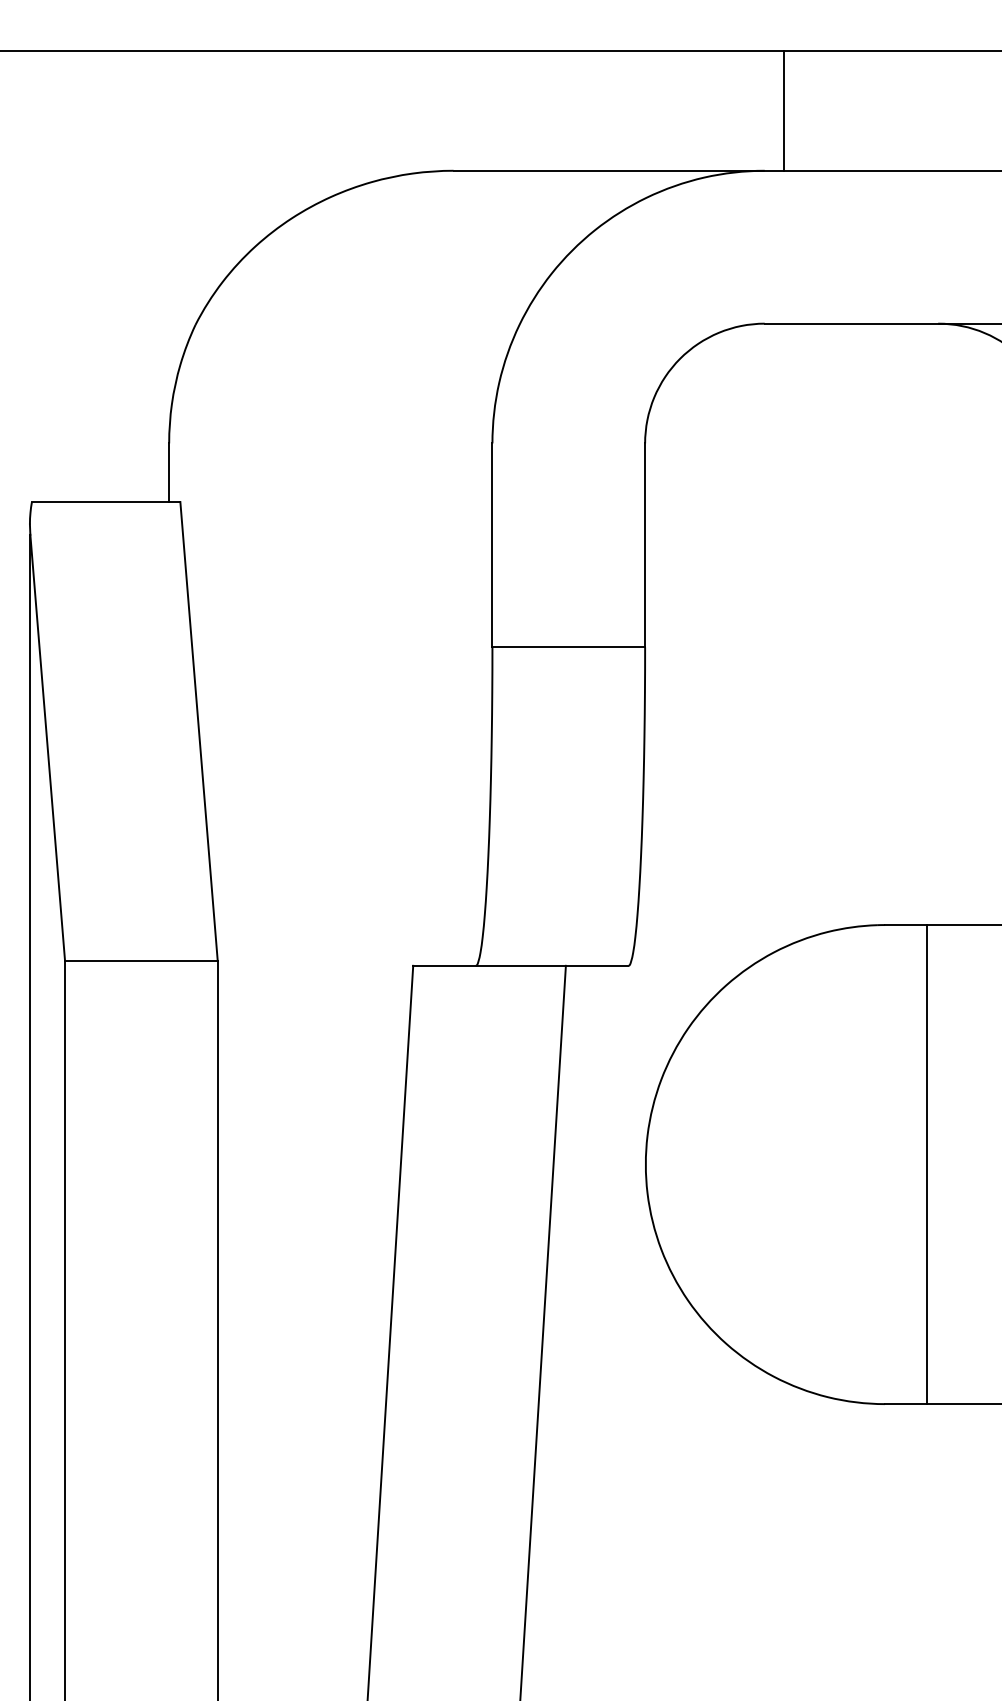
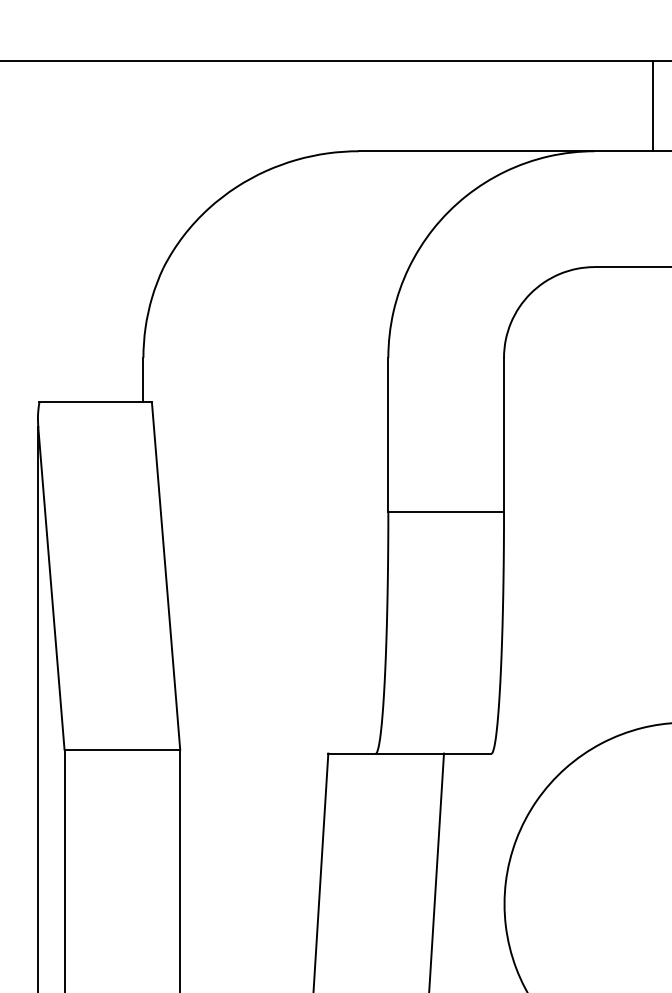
line: (784, 110) -> (652, 105), moved

